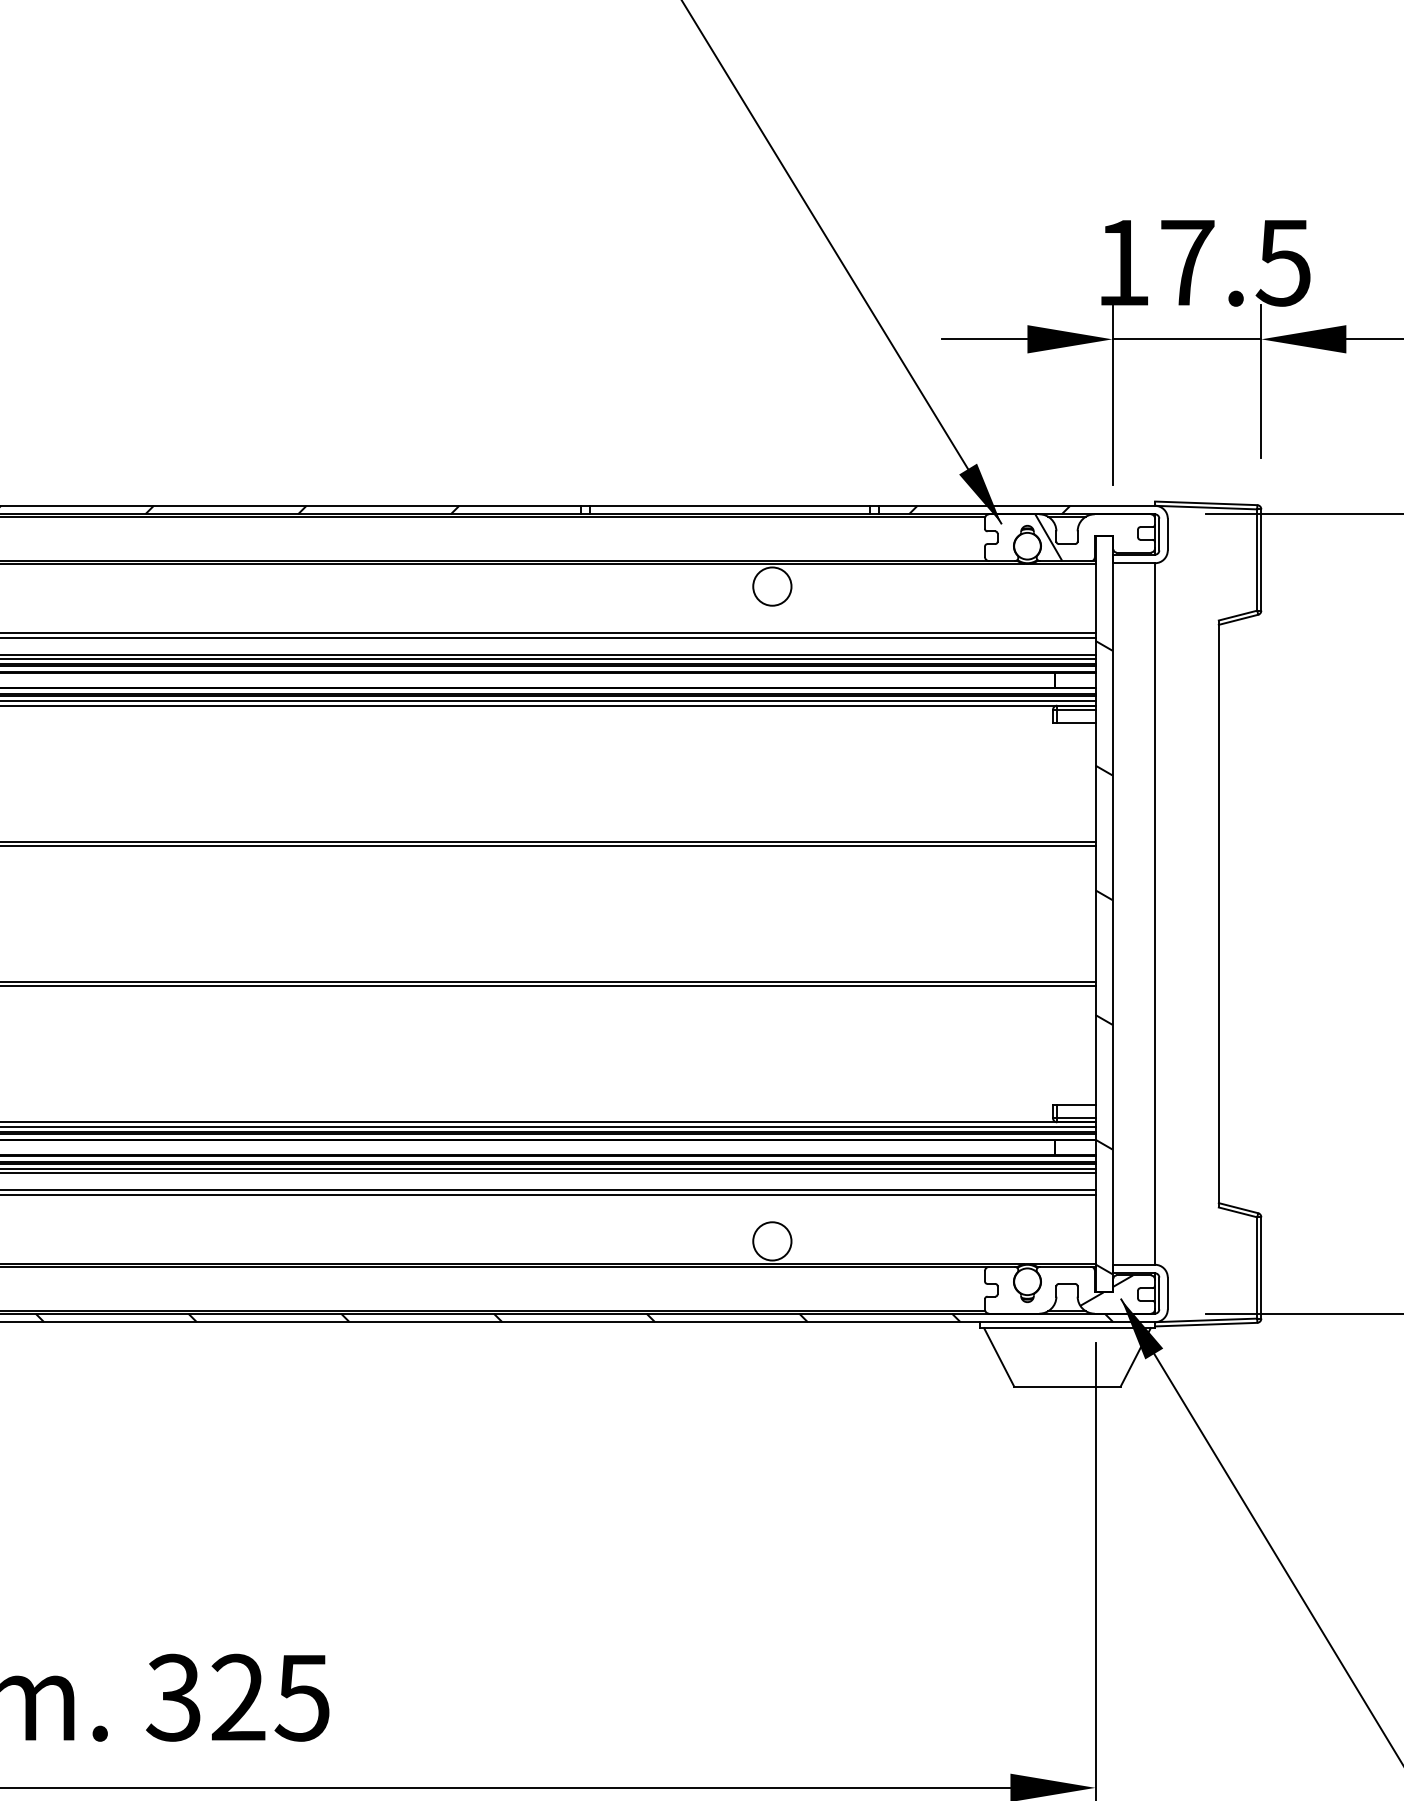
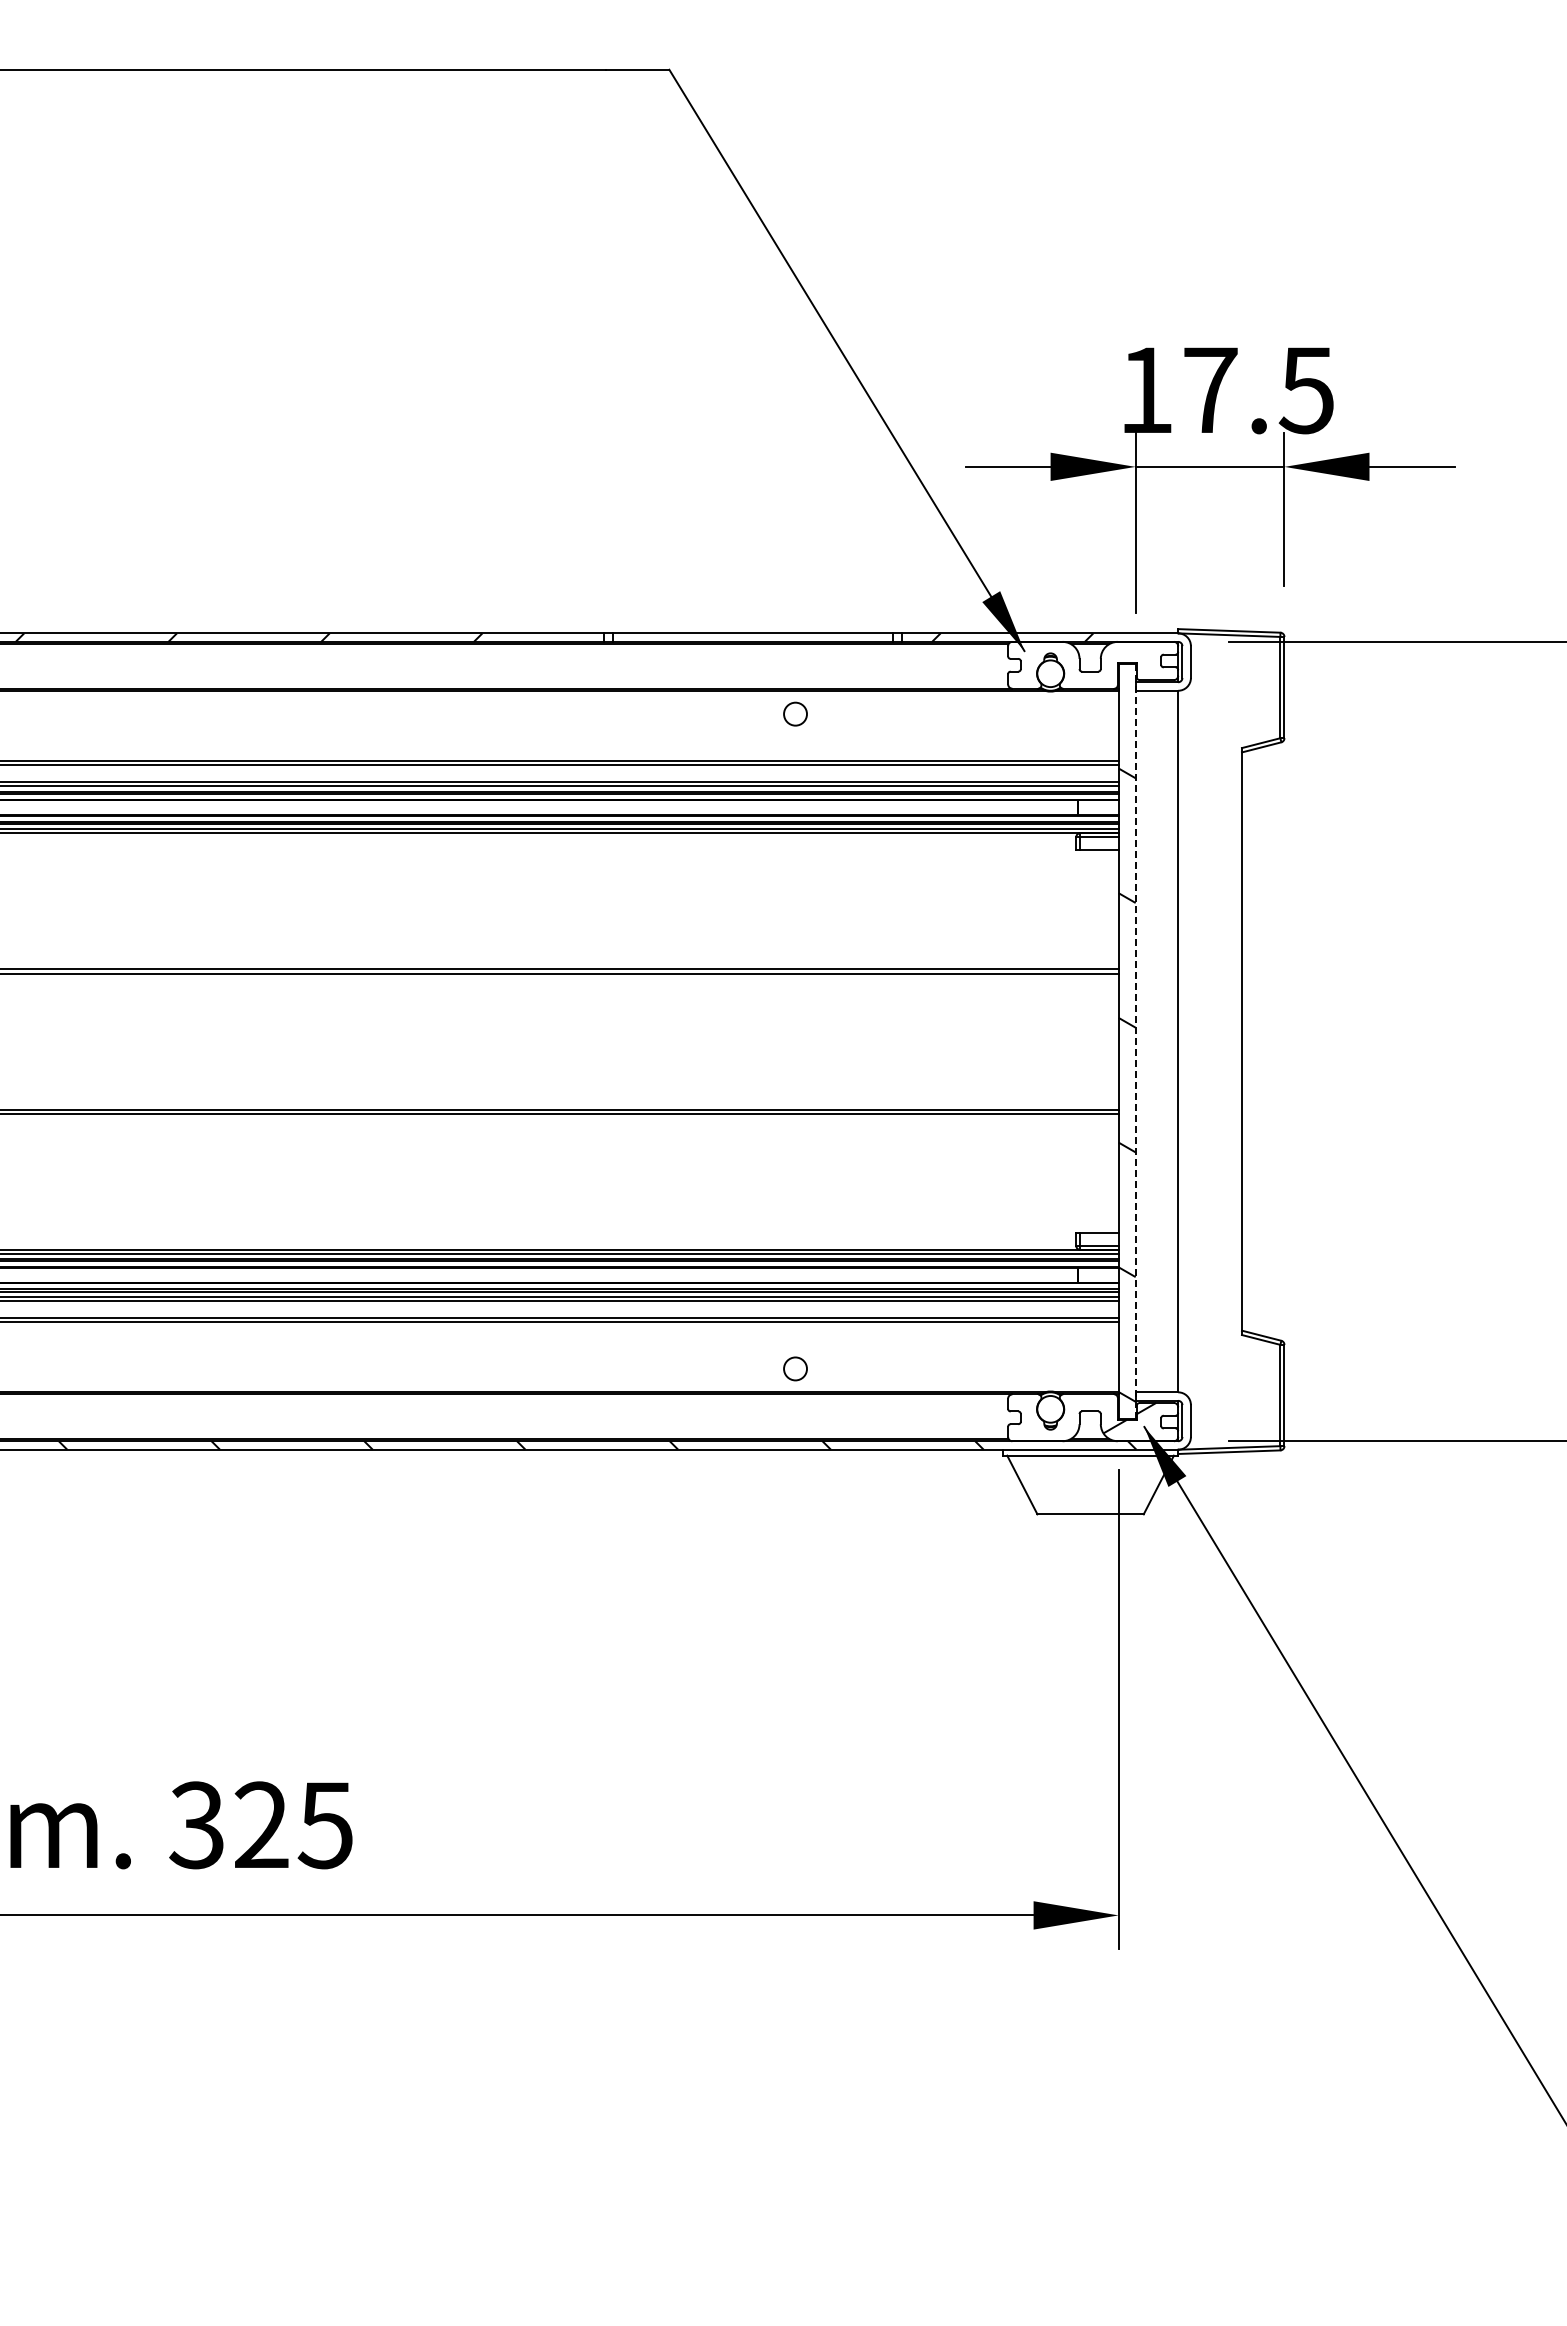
hatch: (1048, 536) -> (1071, 664), removed
circle: (772, 586) -> (795, 714), size x0.6
line: (1112, 913) -> (1135, 1041), solid -> dashed
circle: (772, 1240) -> (795, 1368), size x0.6

